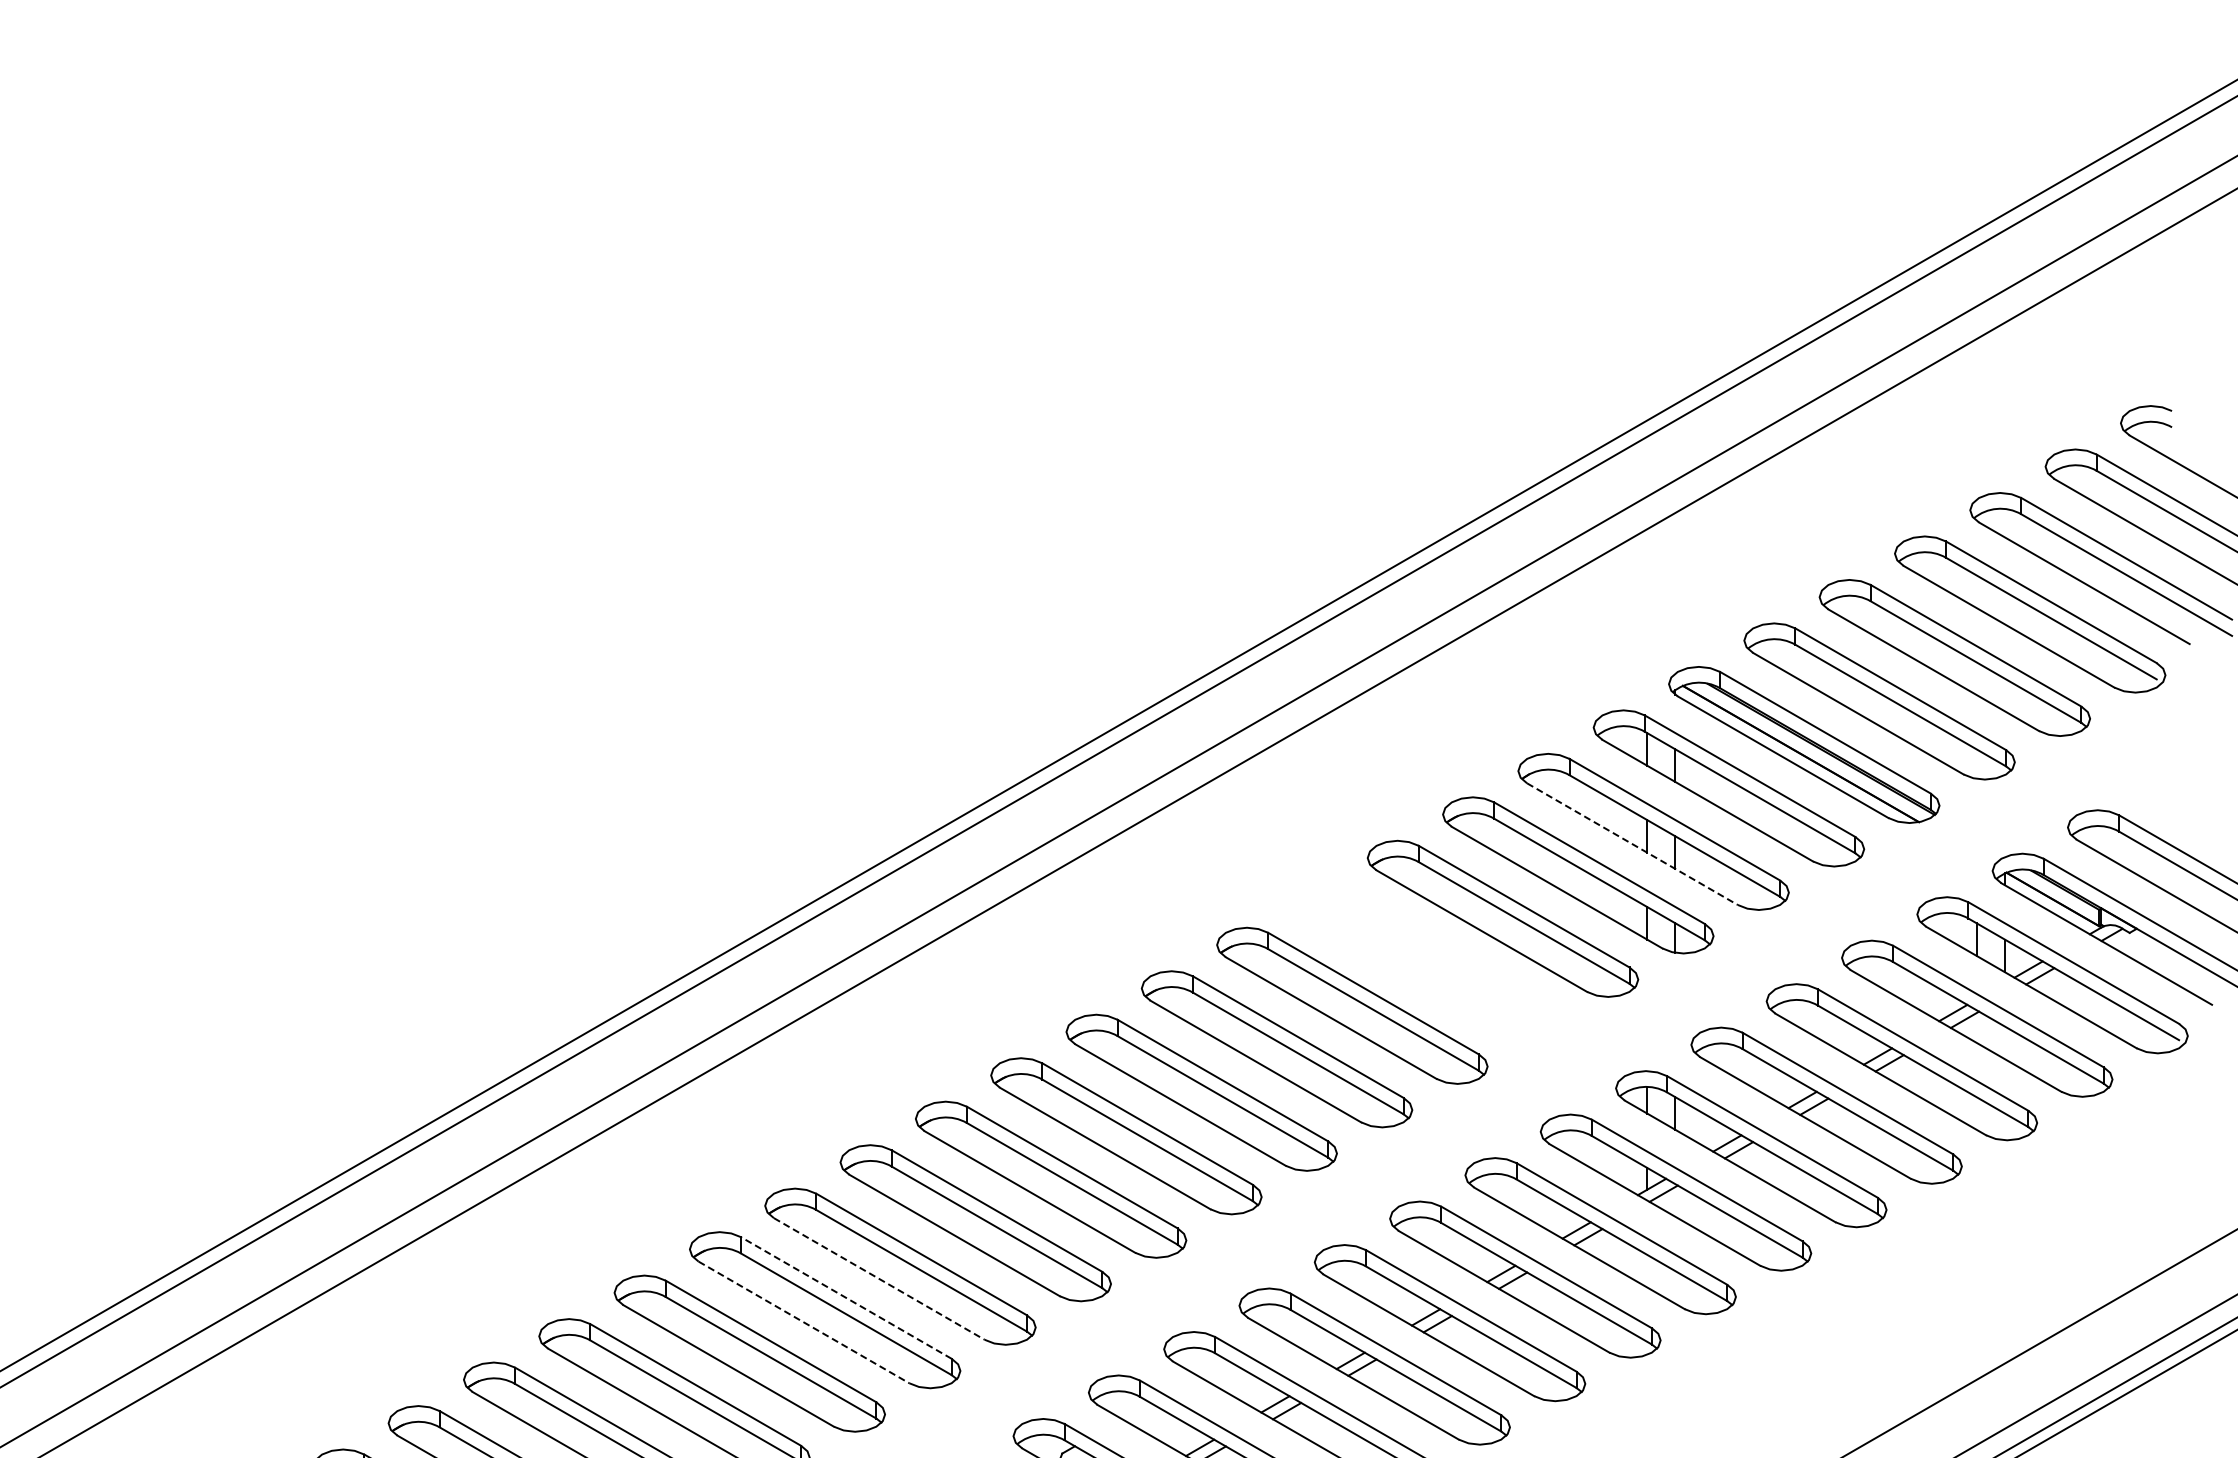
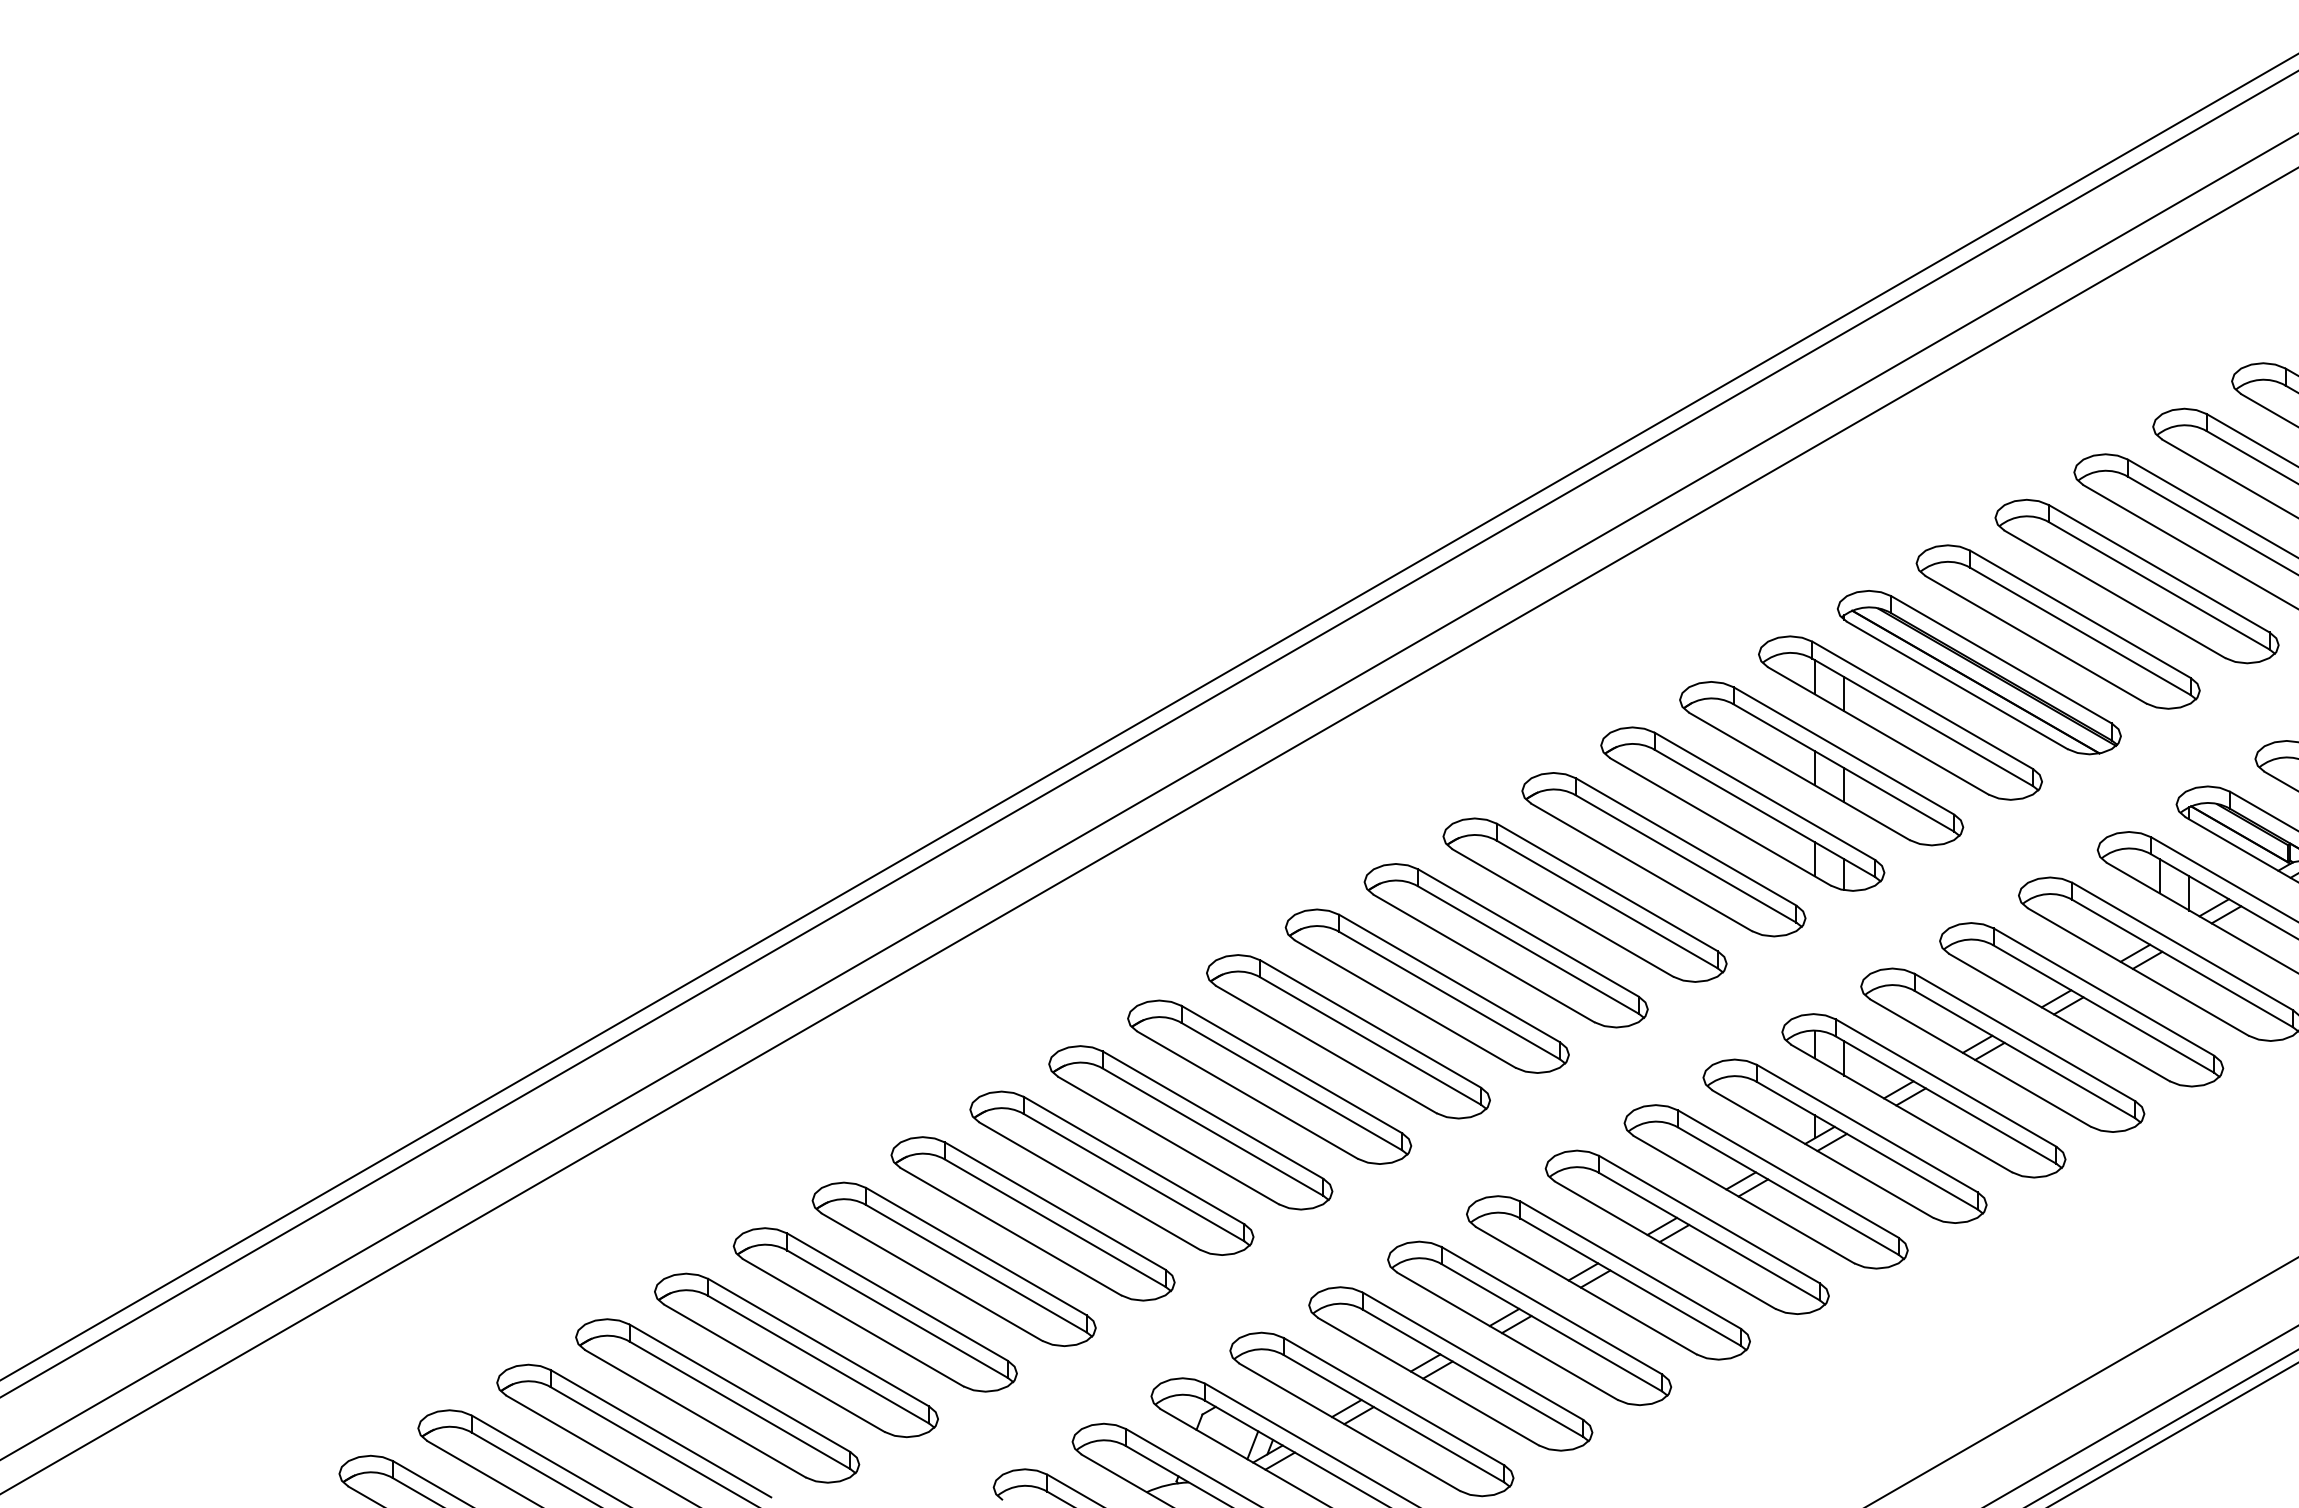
line: (1632, 844) -> (1799, 776), dashed -> solid
part: (1427, 962) -> (1584, 900), added
line: (879, 1278) -> (1011, 1231), dashed -> solid
line: (846, 1297) -> (976, 1251), dashed -> solid
line: (803, 1322) -> (931, 1277), dashed -> solid

